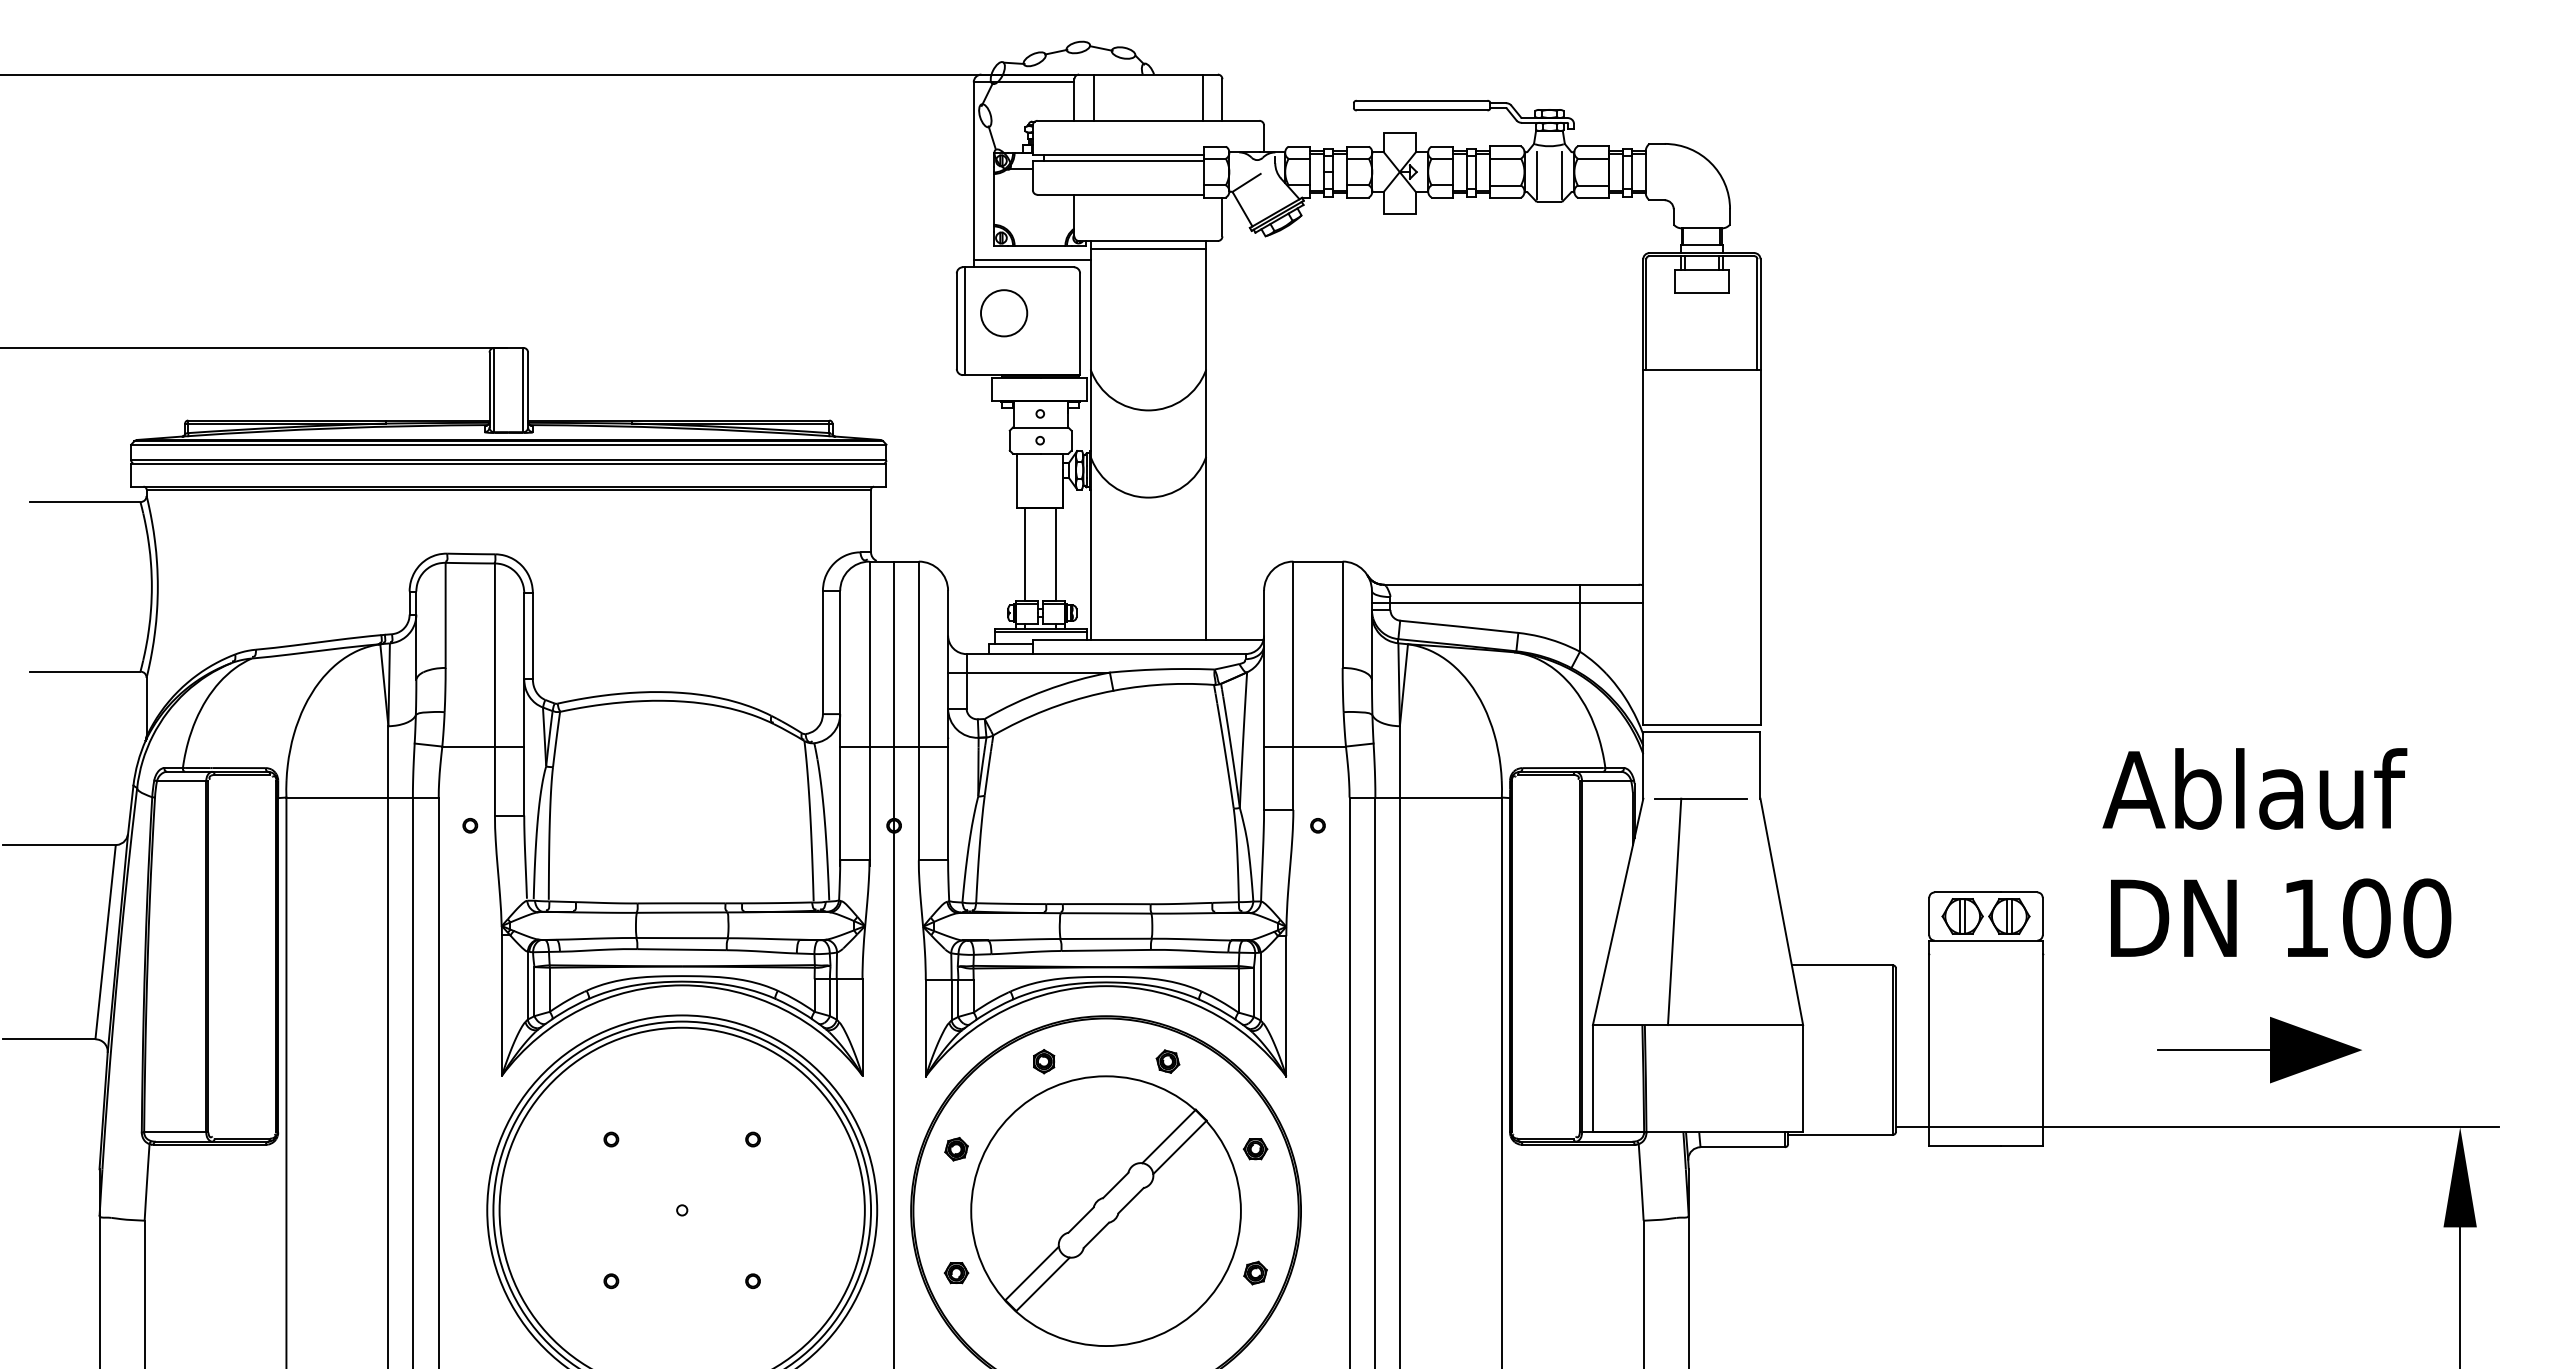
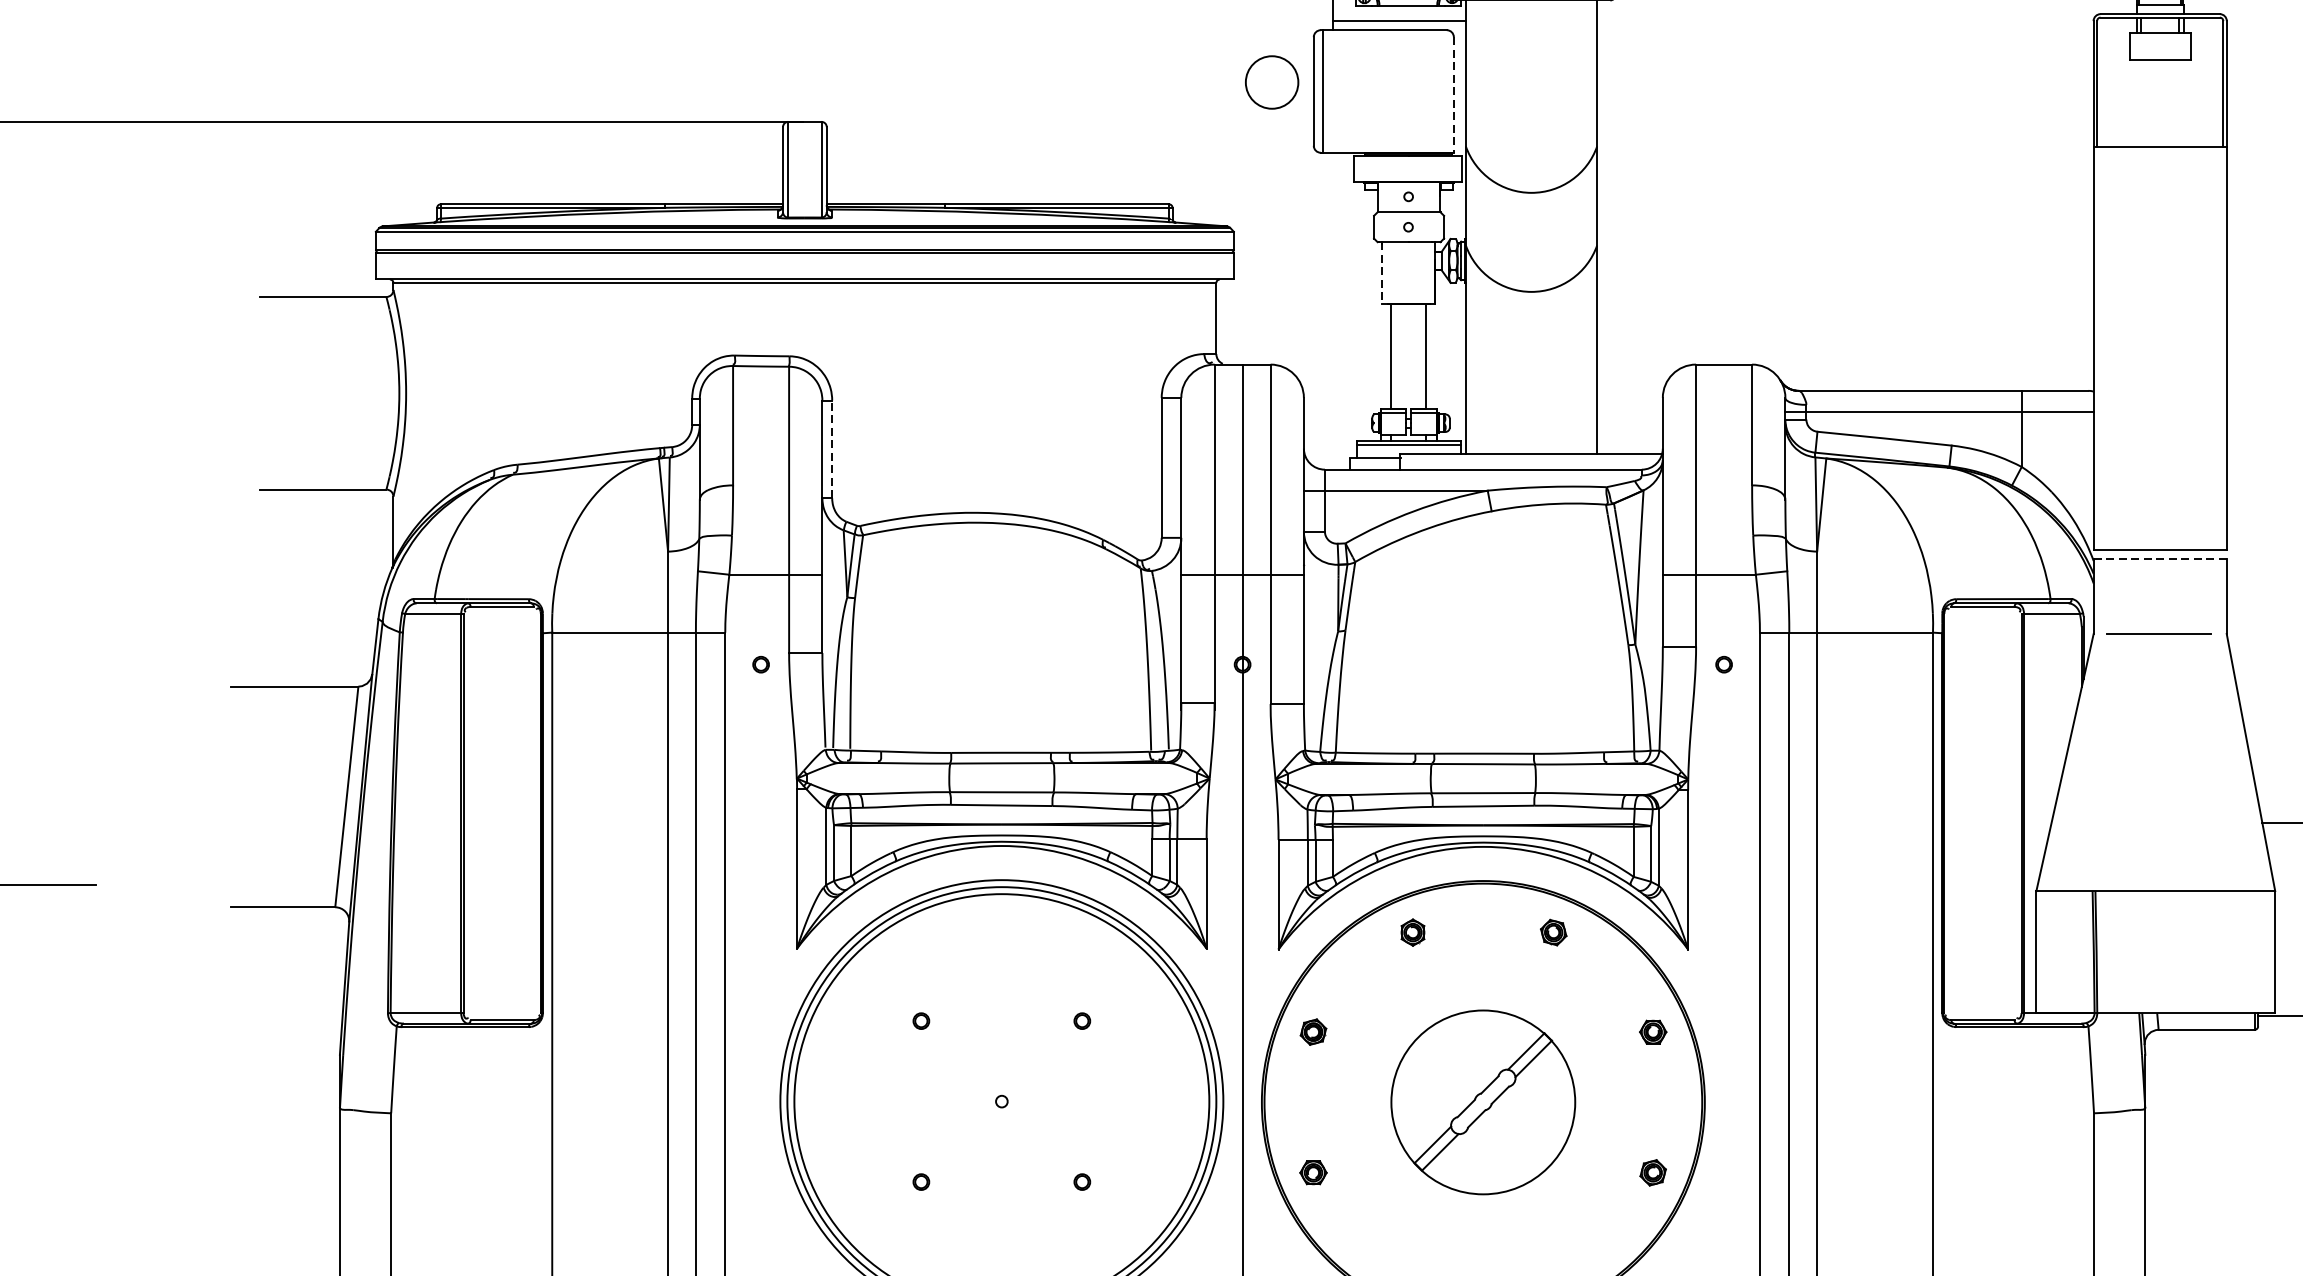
line: (1148, 248) -> (1531, 8), removed
circle: (1004, 313) -> (1272, 82), moved
line: (1080, 324) -> (1454, 95), solid -> dashed
line: (1017, 481) -> (1382, 273), solid -> dashed
line: (532, 635) -> (831, 448), solid -> dashed
line: (1701, 732) -> (2159, 558), solid -> dashed
line: (1674, 911) -> (2129, 762), removed
part: (1105, 1210) -> (1482, 1101), size x0.6

